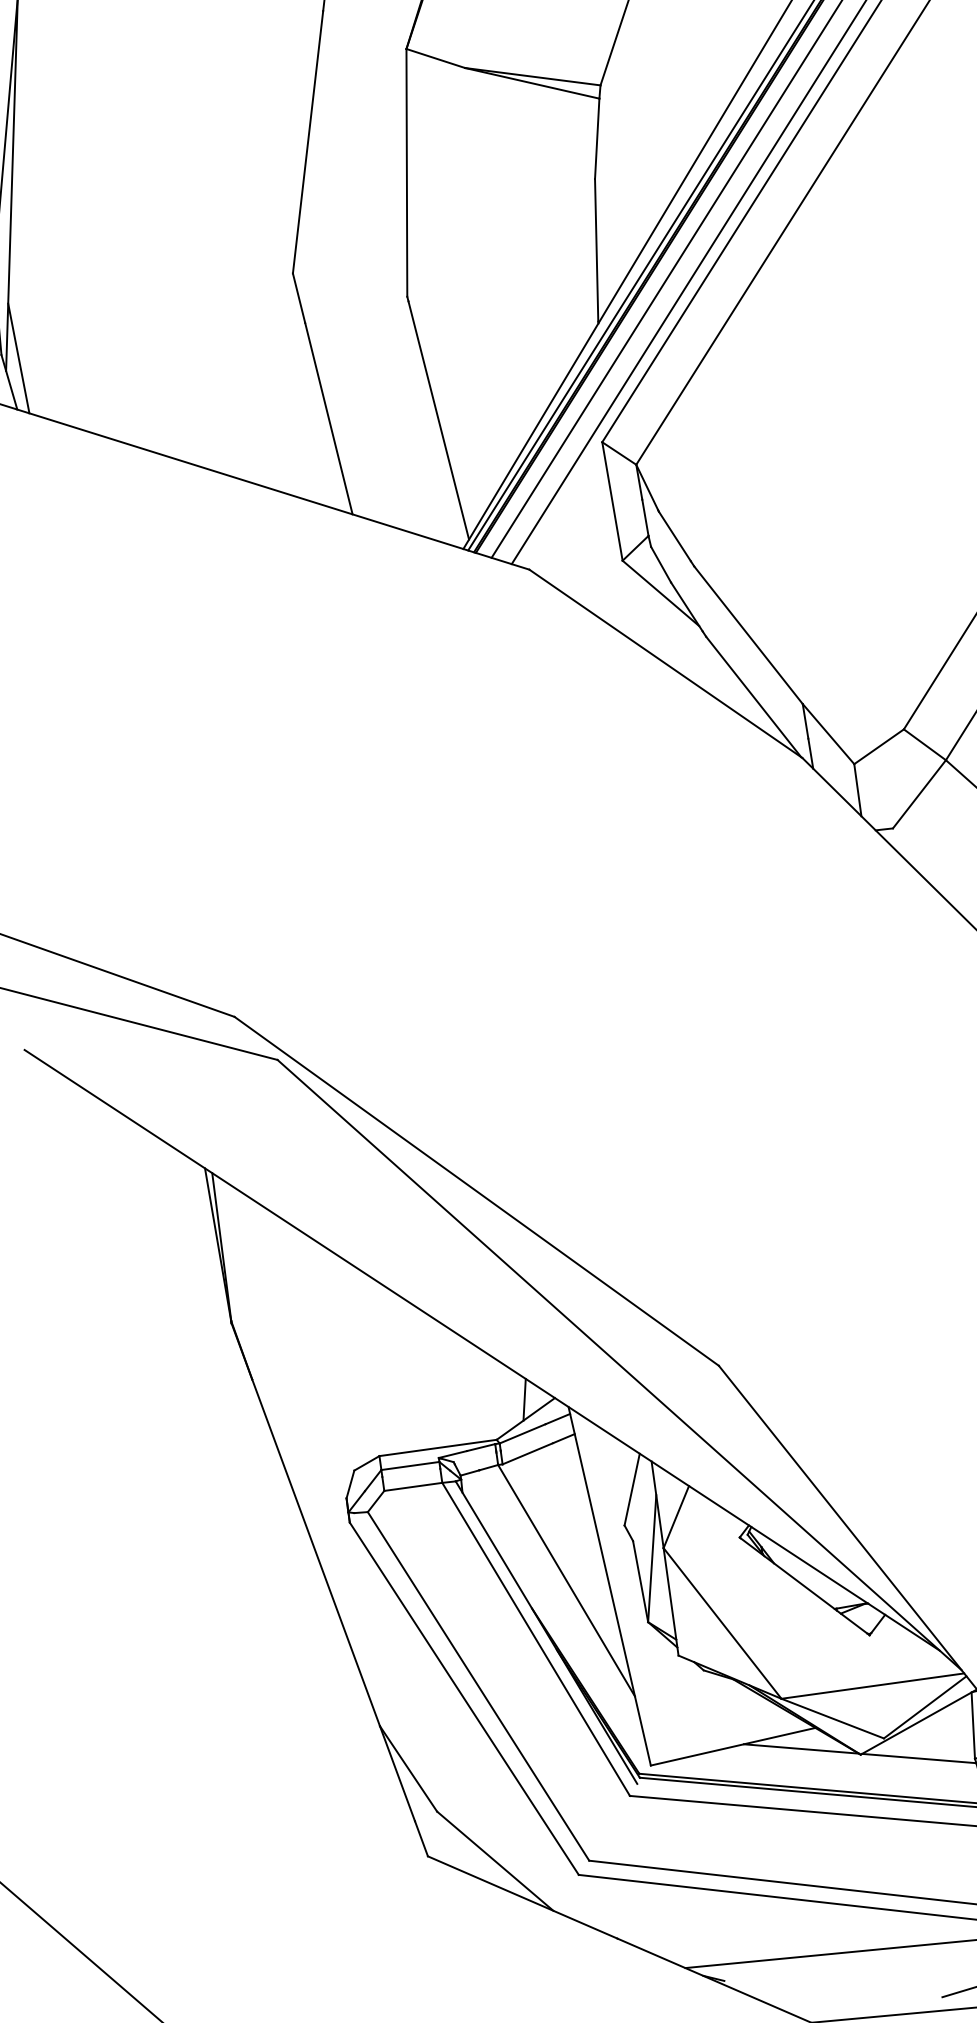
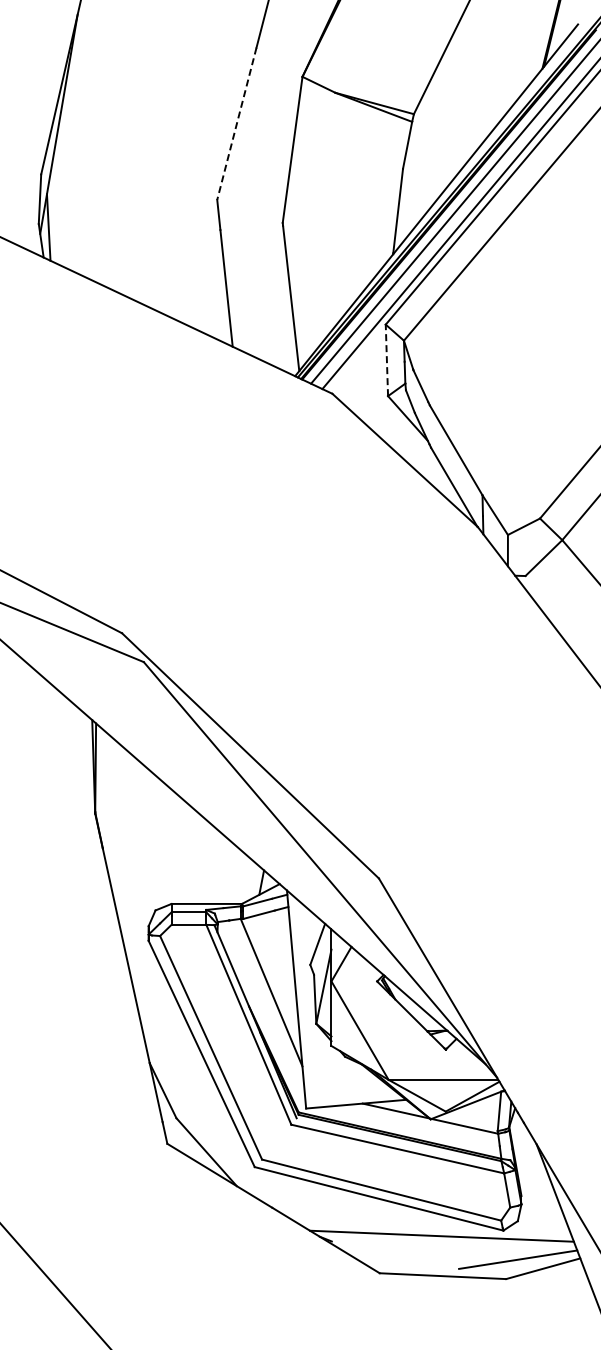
line: (307, 141) -> (236, 123), solid -> dashed
line: (611, 501) -> (386, 360), solid -> dashed

